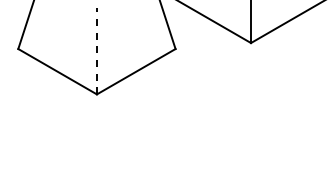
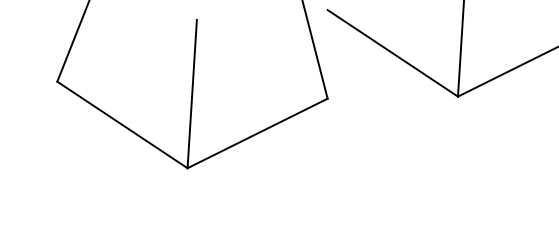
line: (96, 50) -> (191, 92), dashed -> solid

